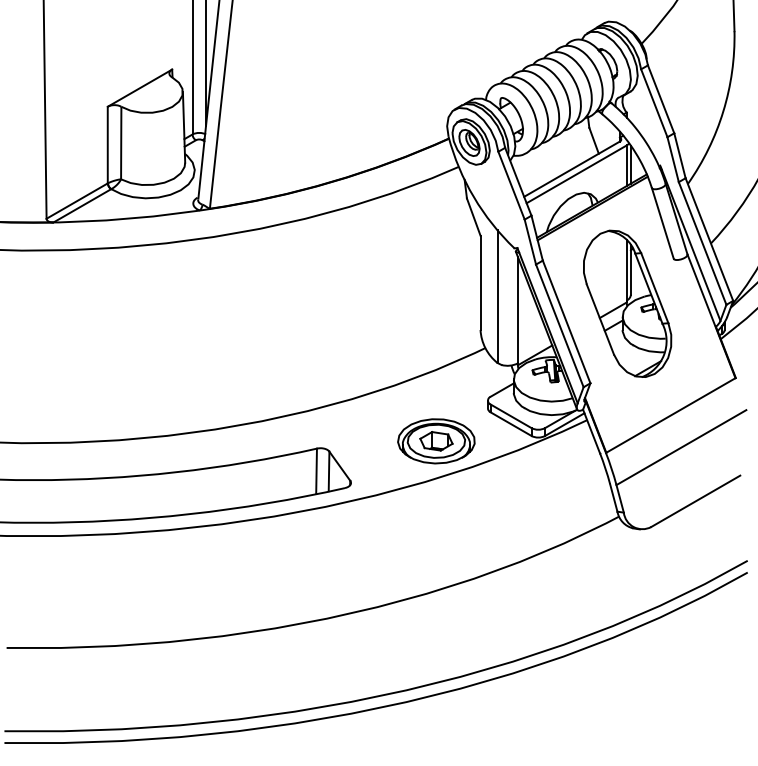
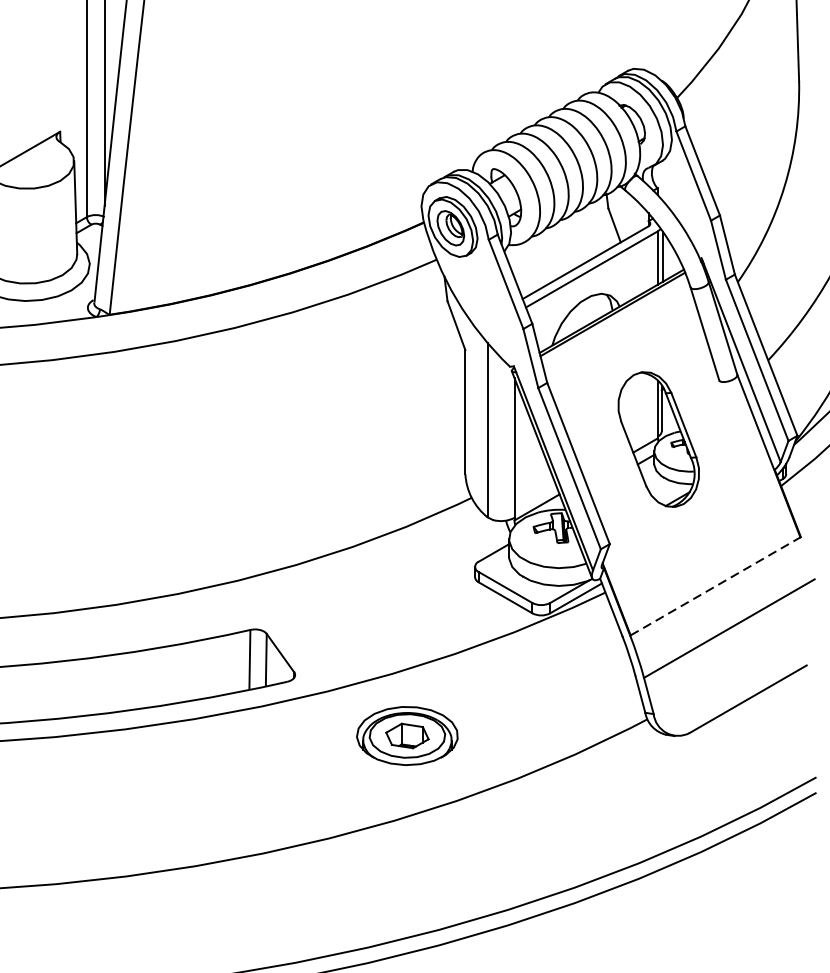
part: (627, 303) -> (658, 439), size x0.7
line: (670, 415) -> (715, 586), solid -> dashed
part: (436, 441) -> (407, 736), moved

